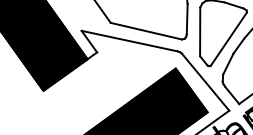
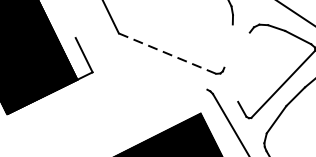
line: (186, 18) -> (227, 45), removed
line: (146, 31) -> (167, 54), solid -> dashed
line: (200, 31) -> (244, 66), removed
line: (129, 40) -> (141, 62), removed

